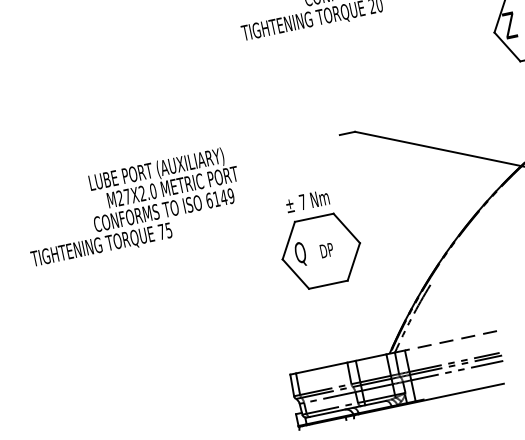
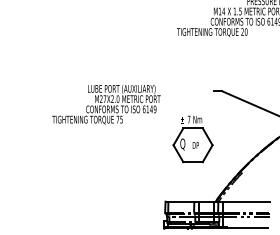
line: (450, 340) -> (246, 201), dashed -> solid

